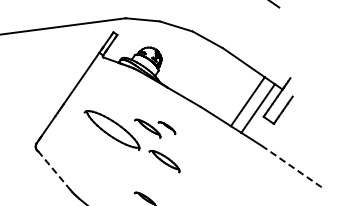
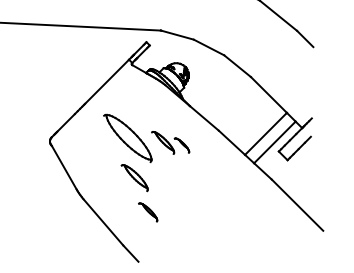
part: (164, 162) -> (134, 178), moved
line: (291, 165) -> (297, 204), dashed -> solid
line: (54, 170) -> (64, 167), dashed -> solid

